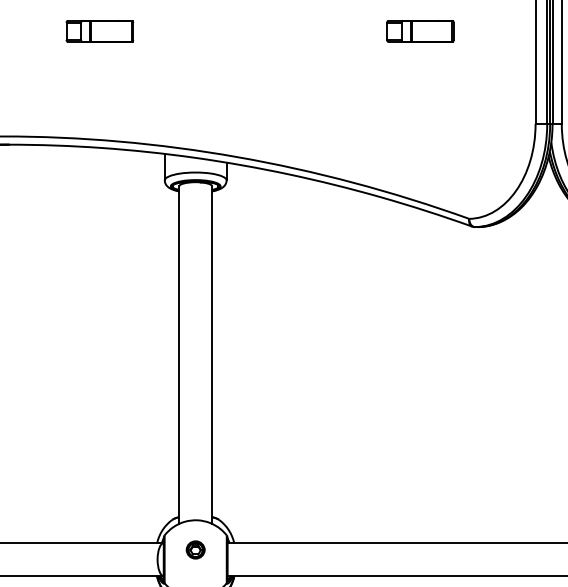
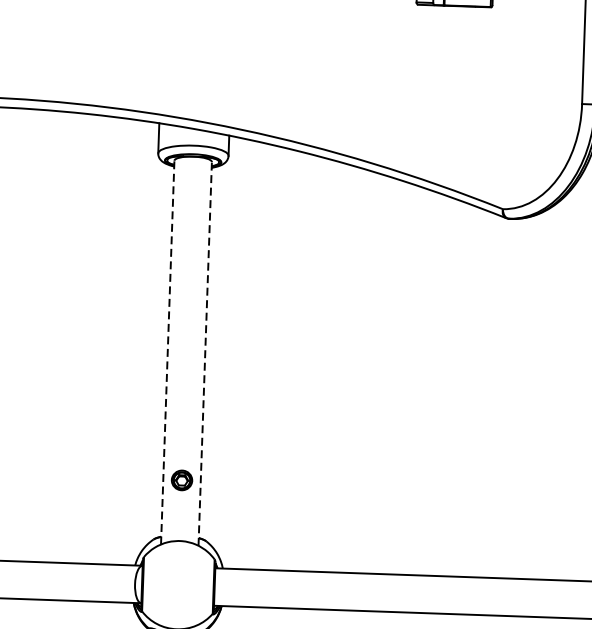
line: (179, 355) -> (168, 353), solid -> dashed
line: (212, 355) -> (205, 354), solid -> dashed
part: (195, 549) -> (181, 479), moved

